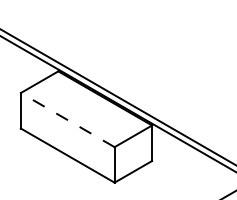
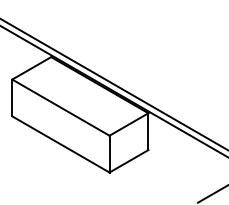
line: (67, 119) -> (60, 107), dashed -> solid

